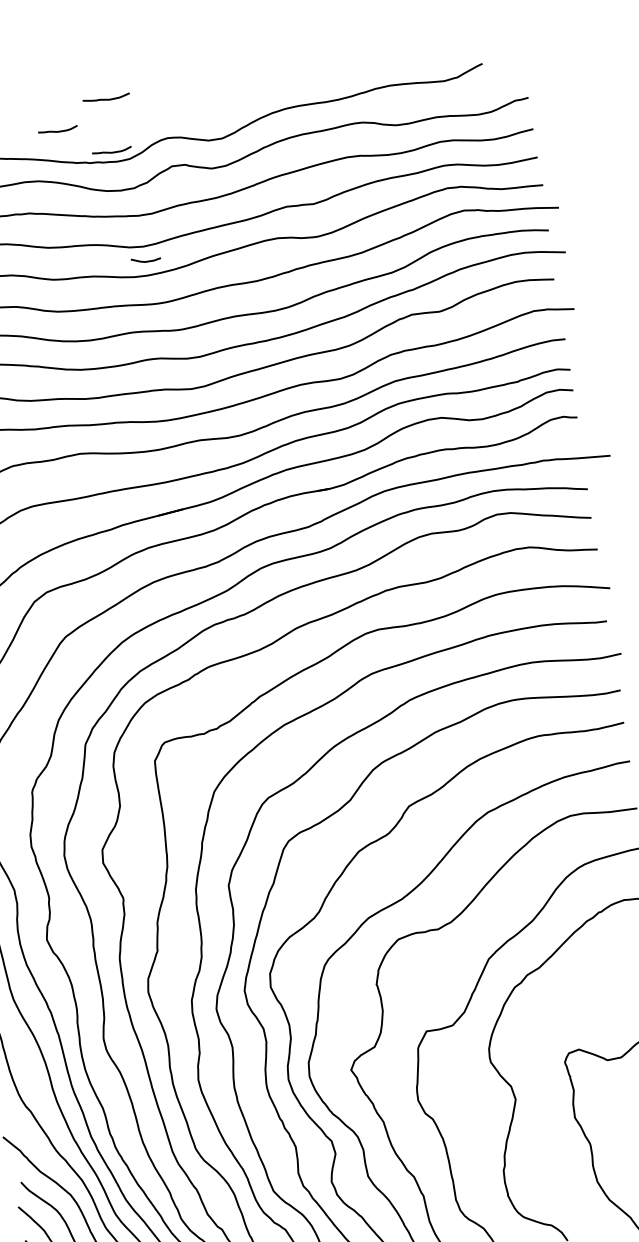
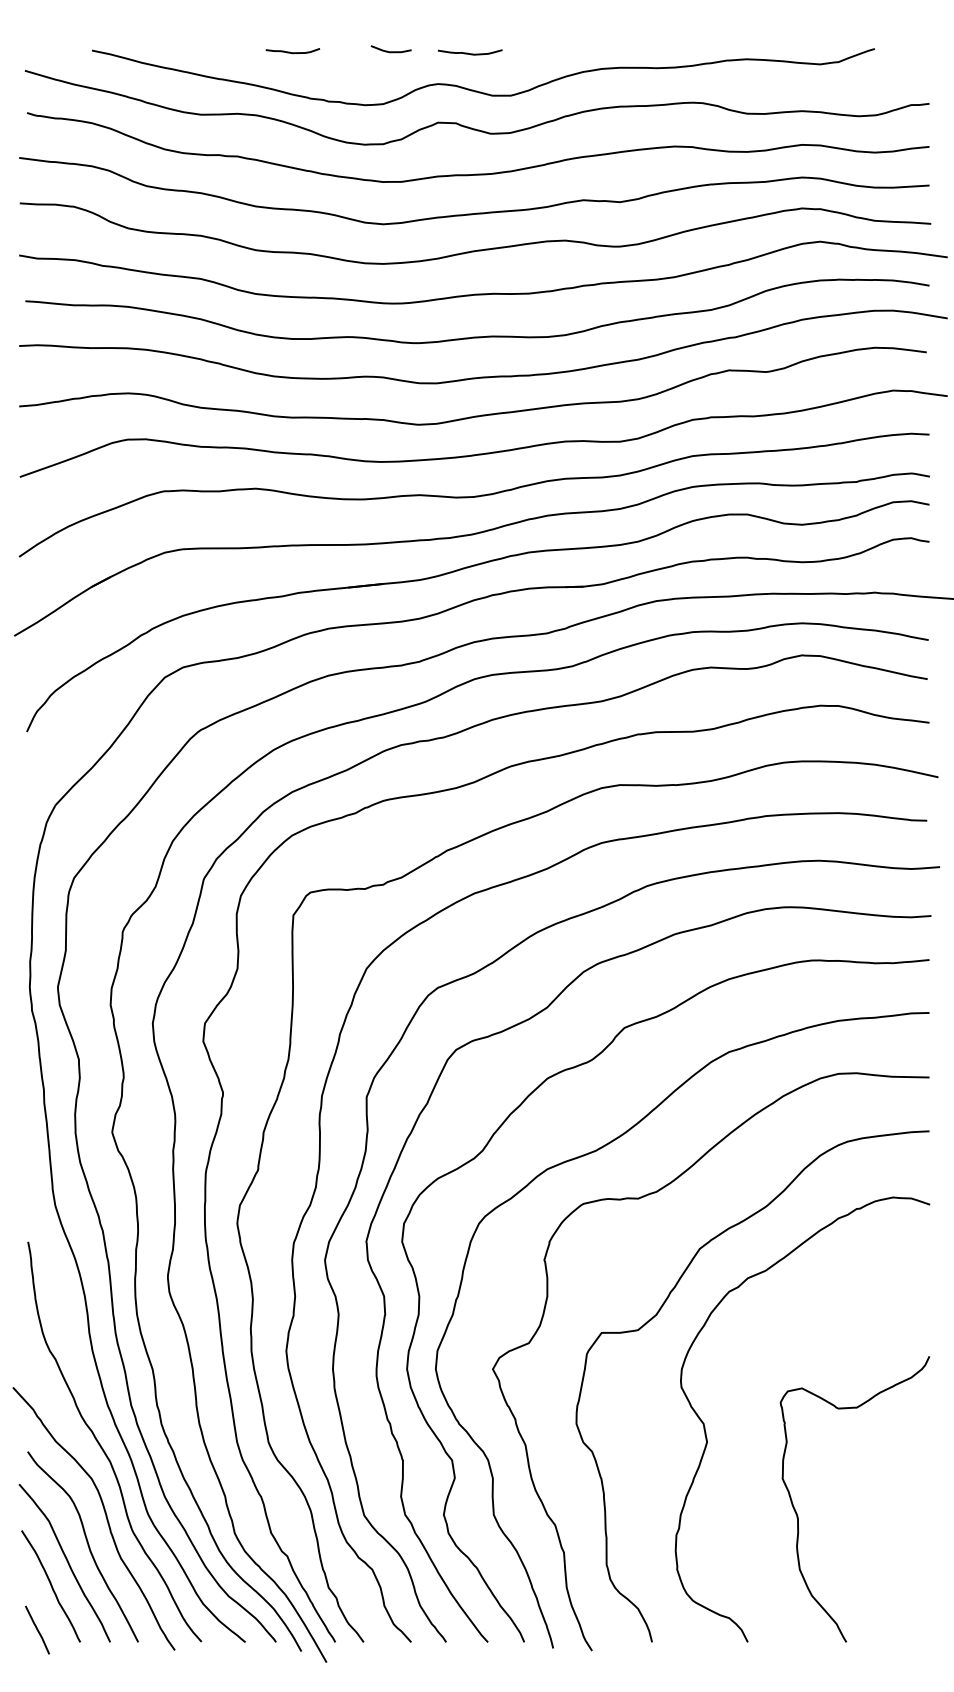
curve: (106, 99) -> (470, 53), moved
curve: (111, 152) -> (360, 91), removed
line: (145, 261) -> (390, 51), moved

